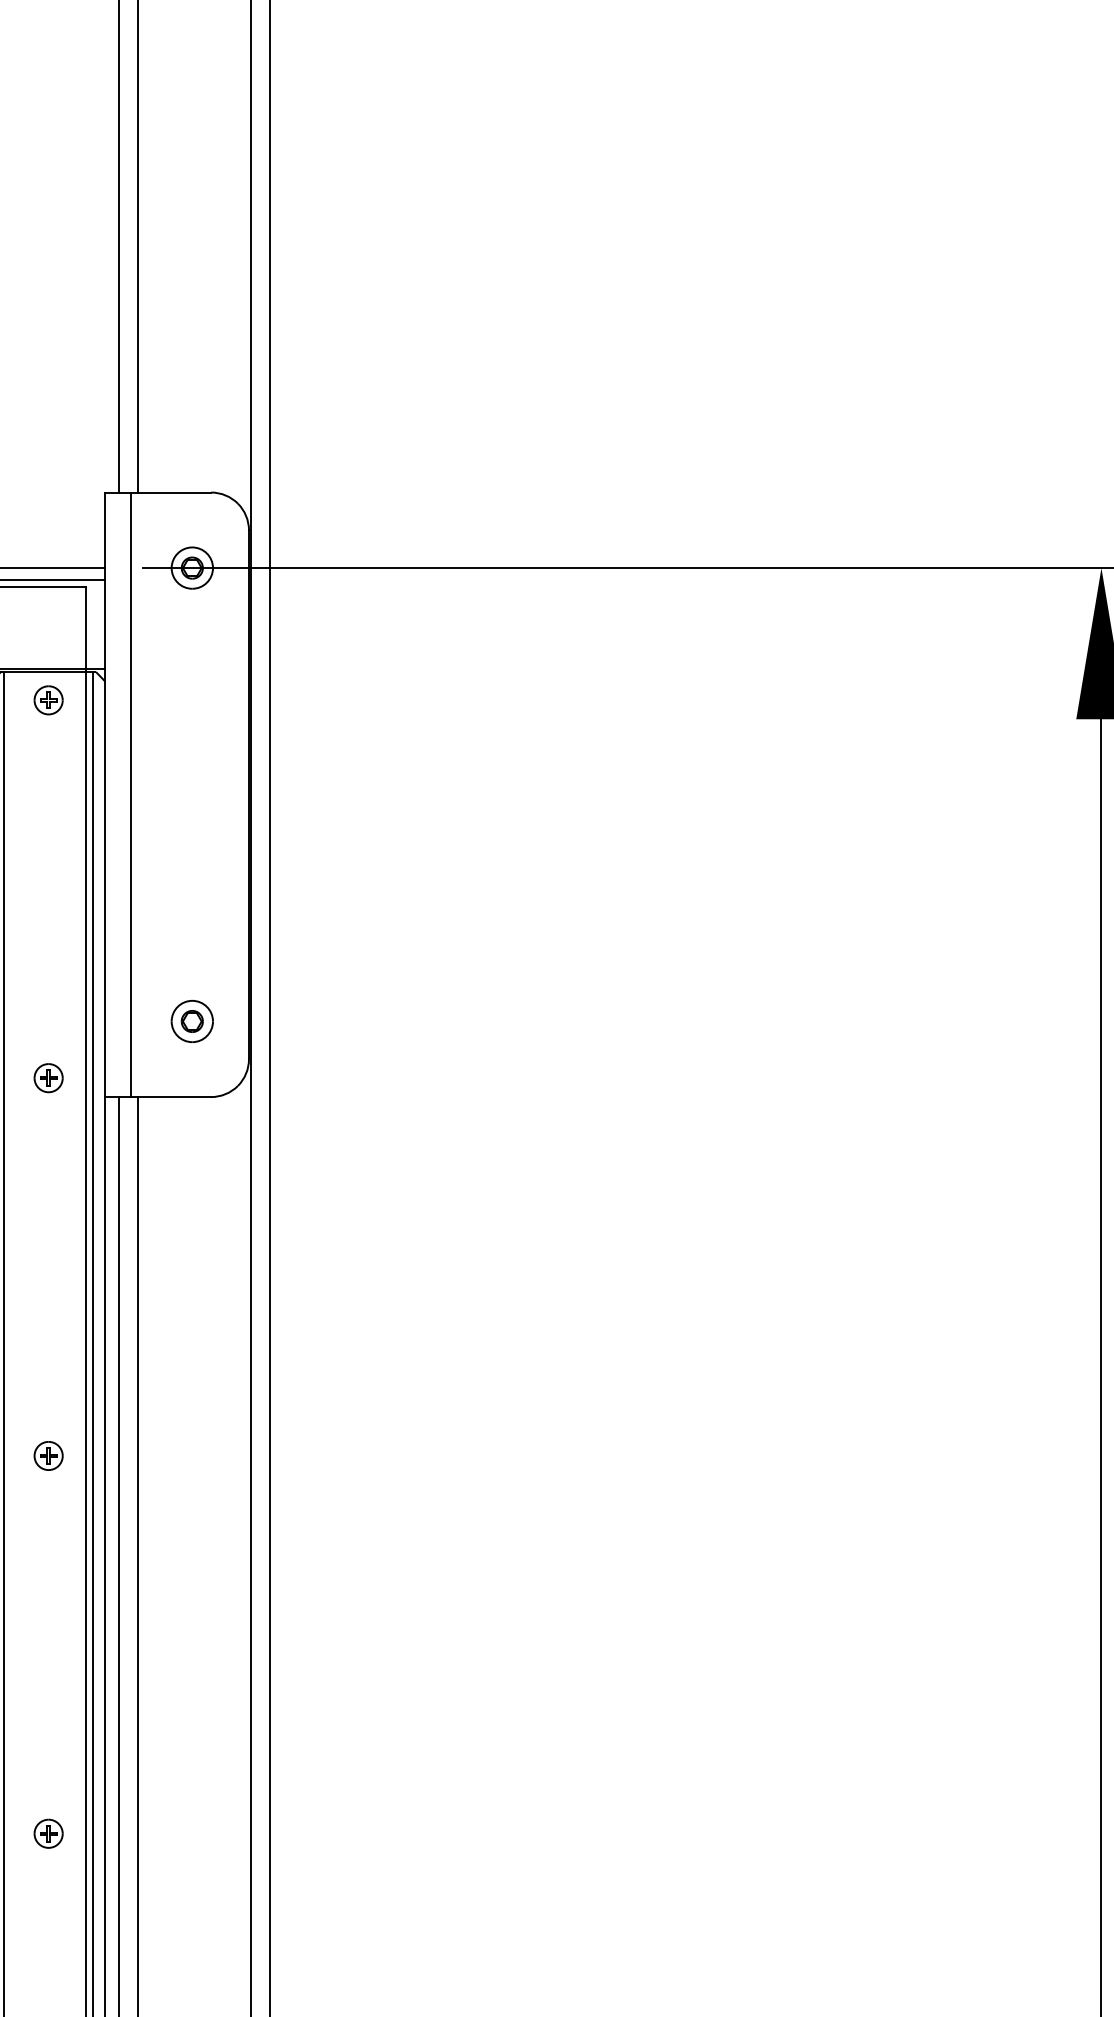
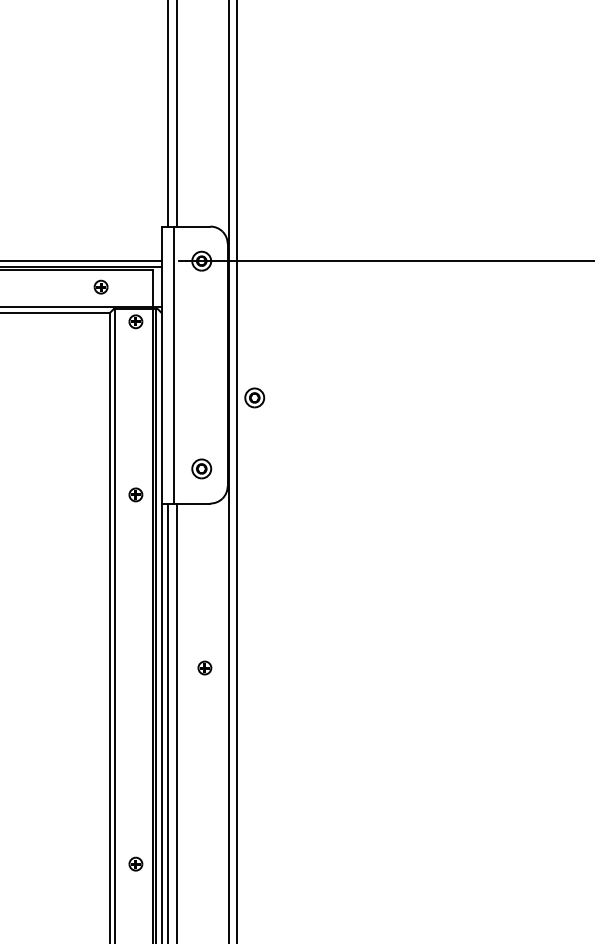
part: (307, 865) -> (254, 397), added
part: (47, 1454) -> (204, 667), moved
part: (47, 1832) -> (135, 863), moved

